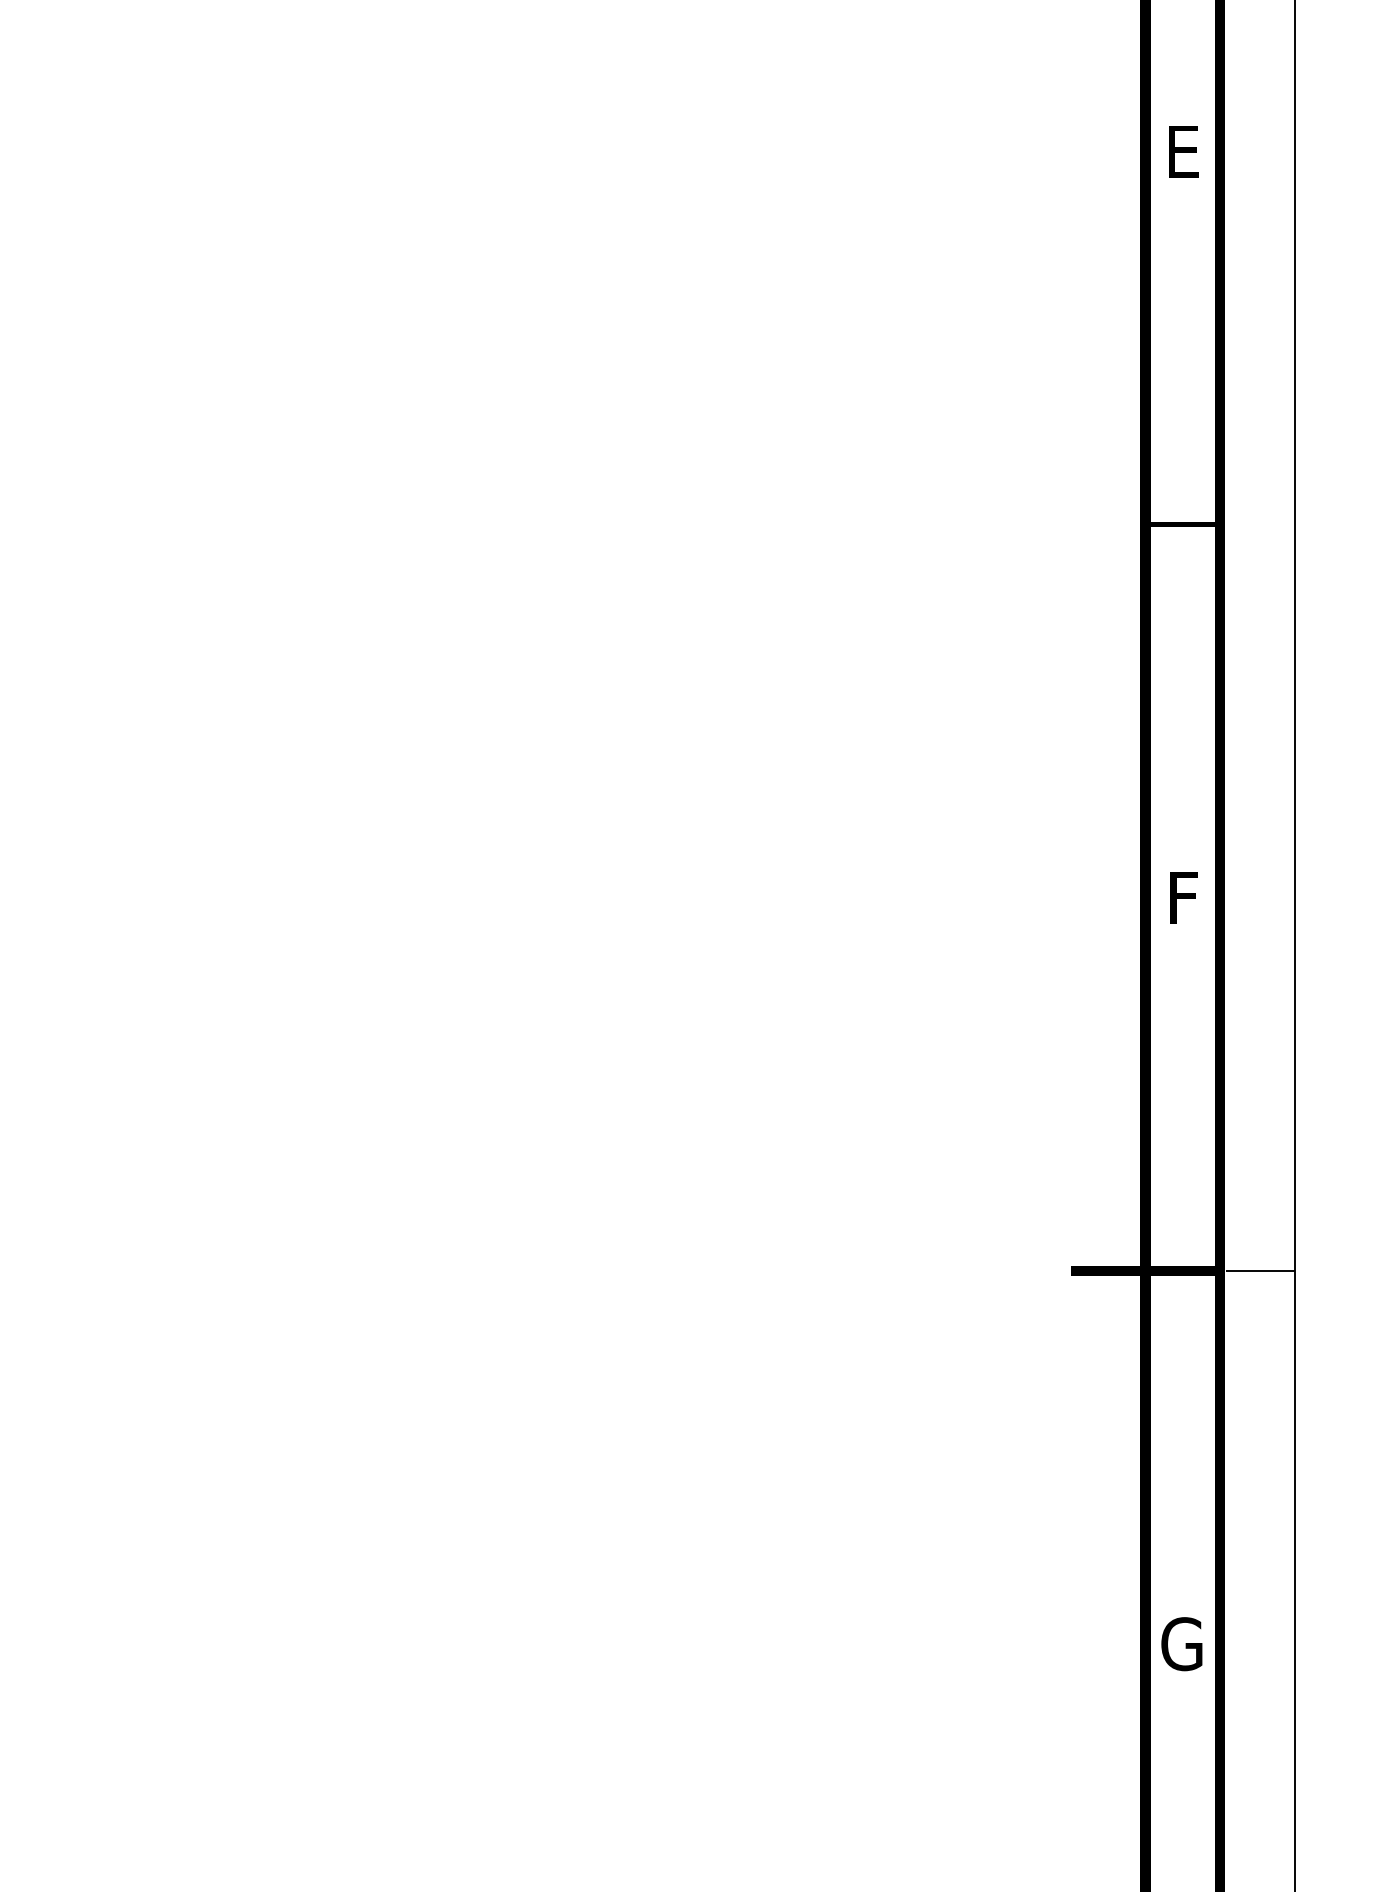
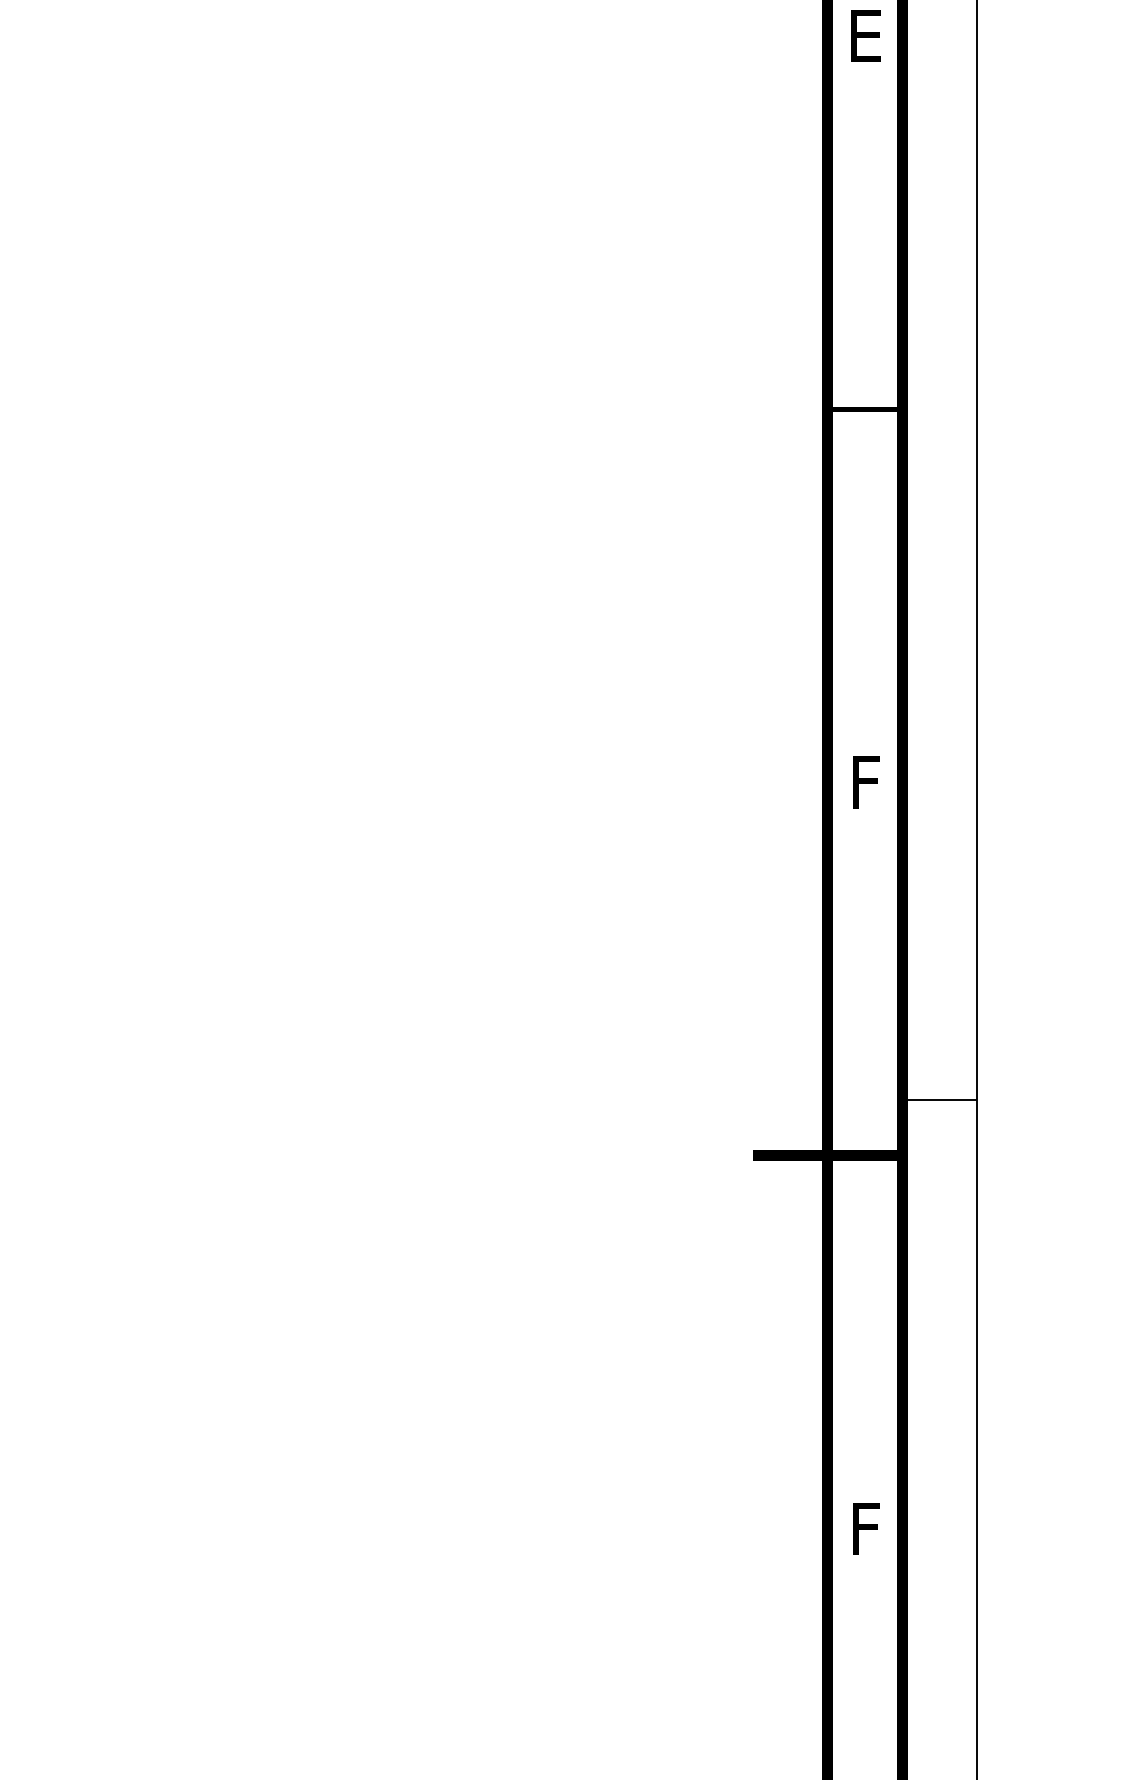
line: (1257, 1271) -> (939, 1100), moved
text: (1181, 1644) -> (863, 1529), G -> F

